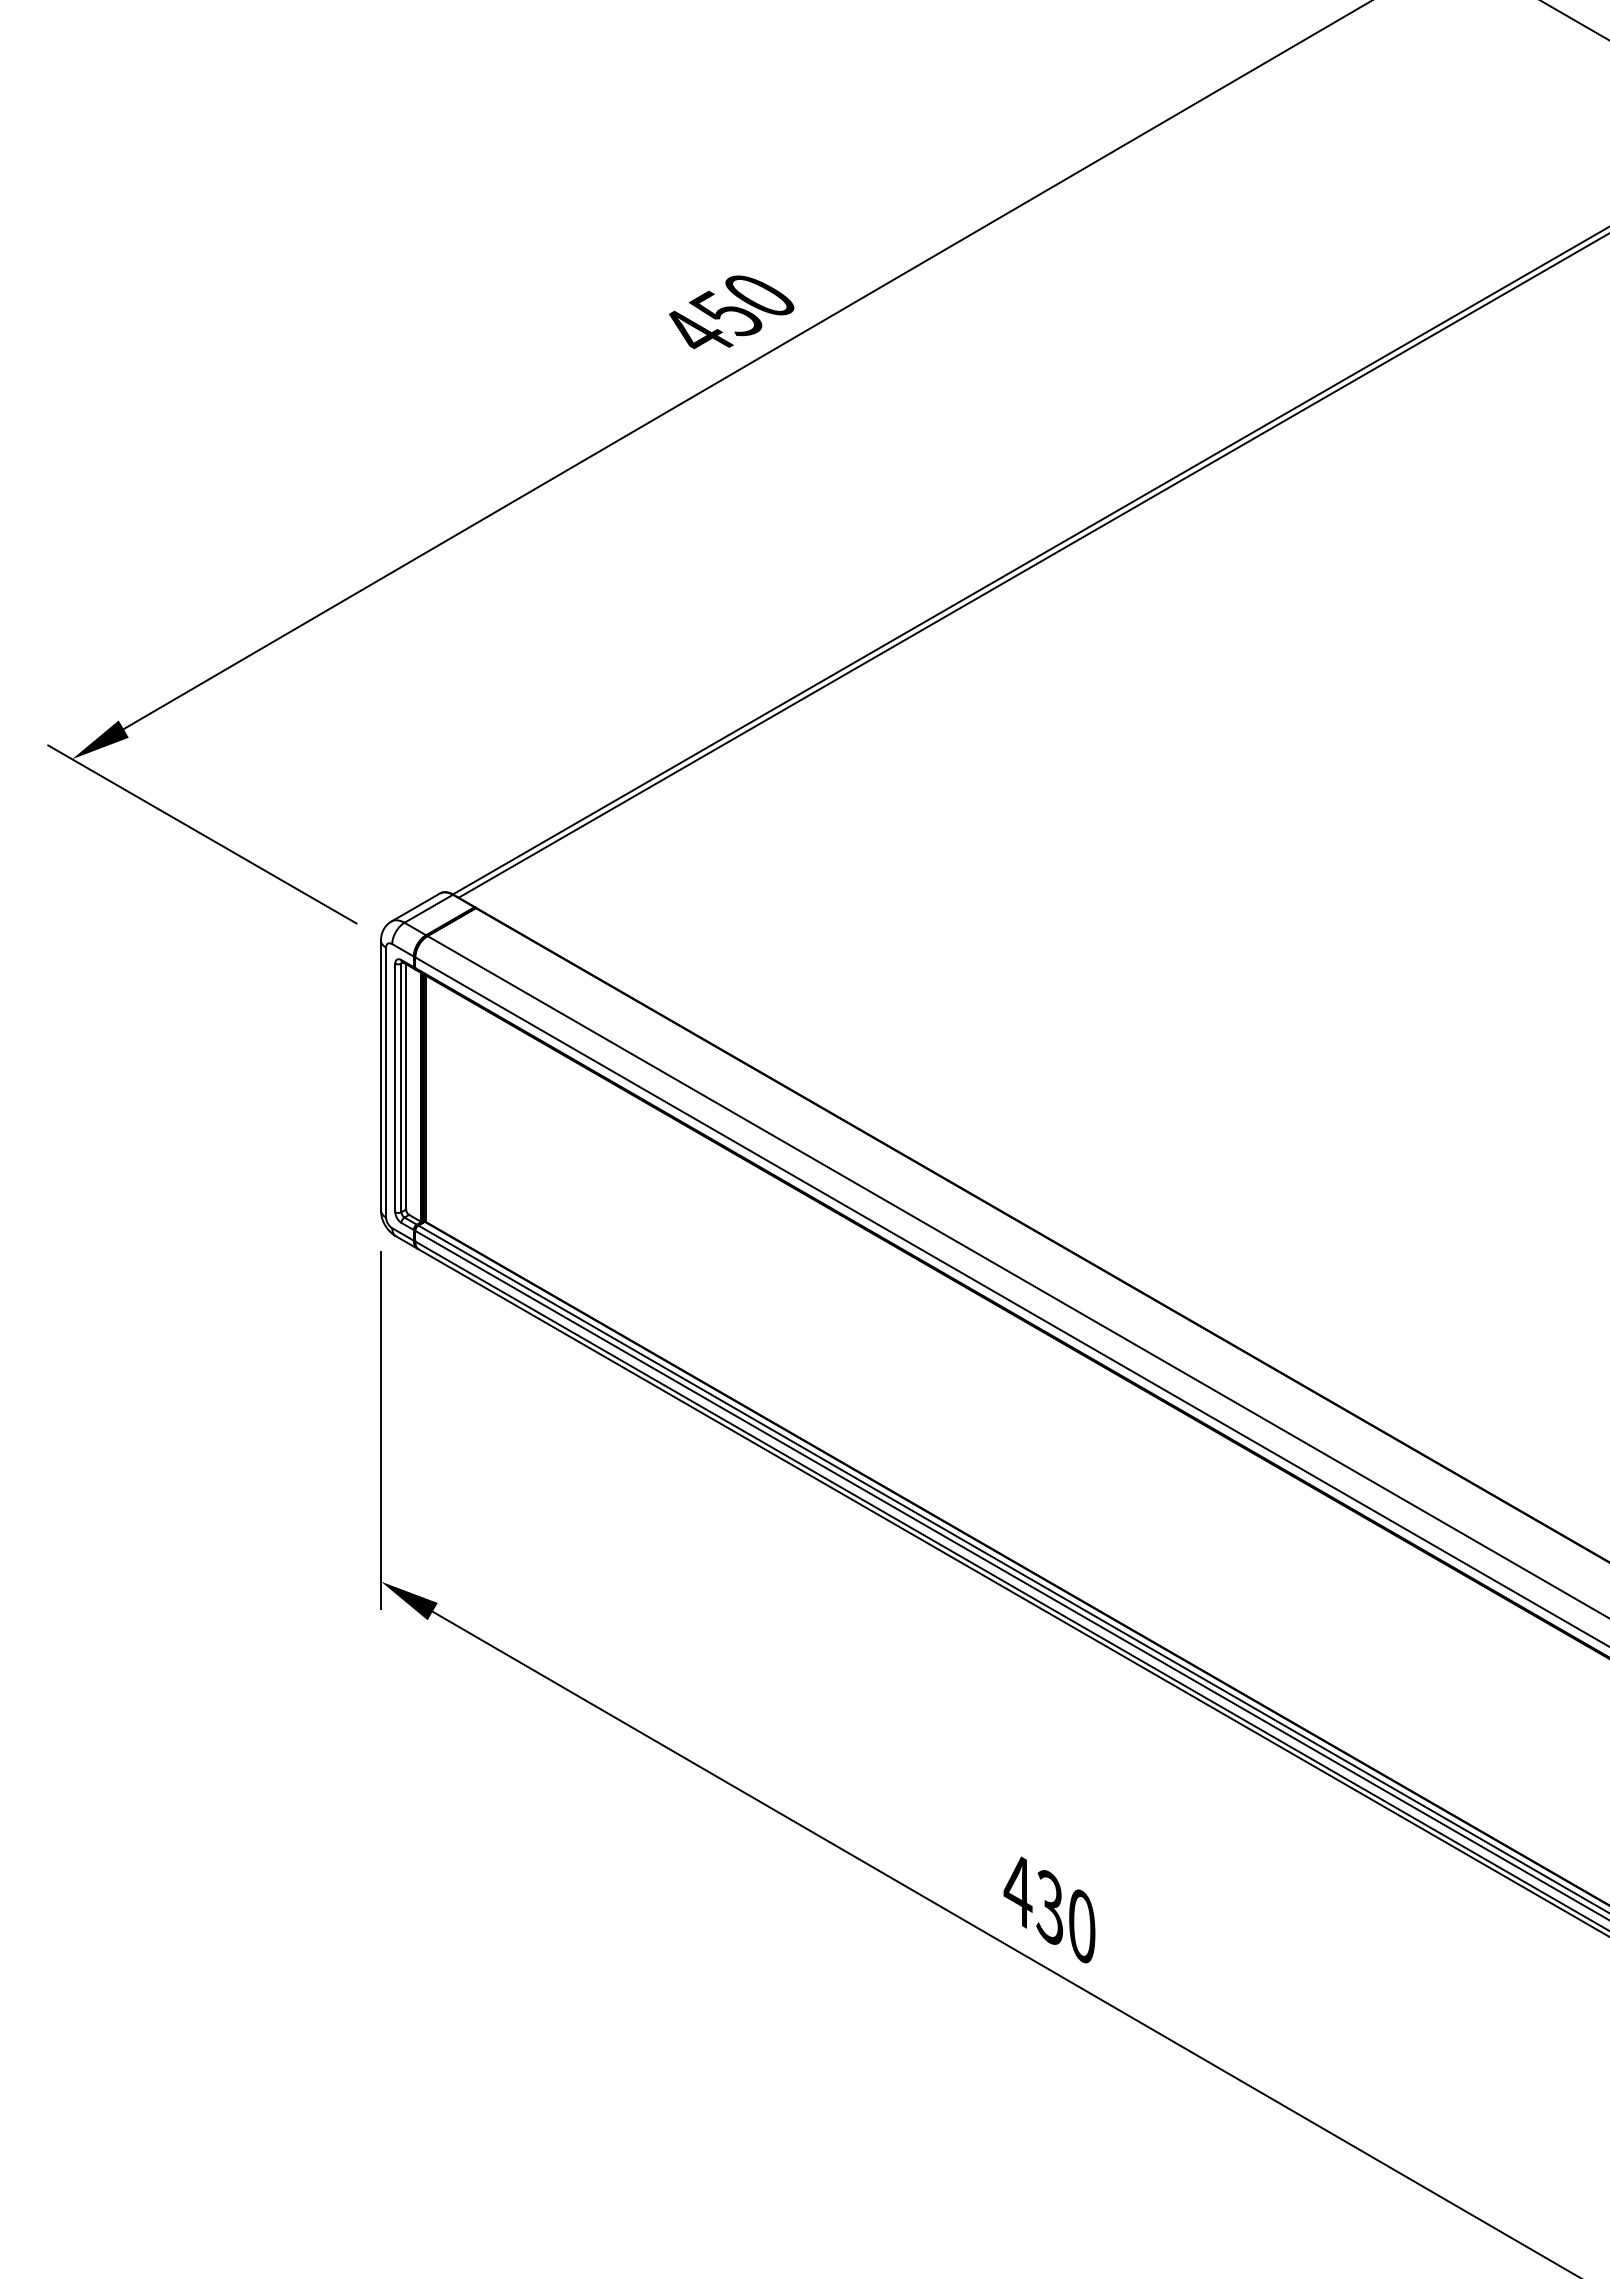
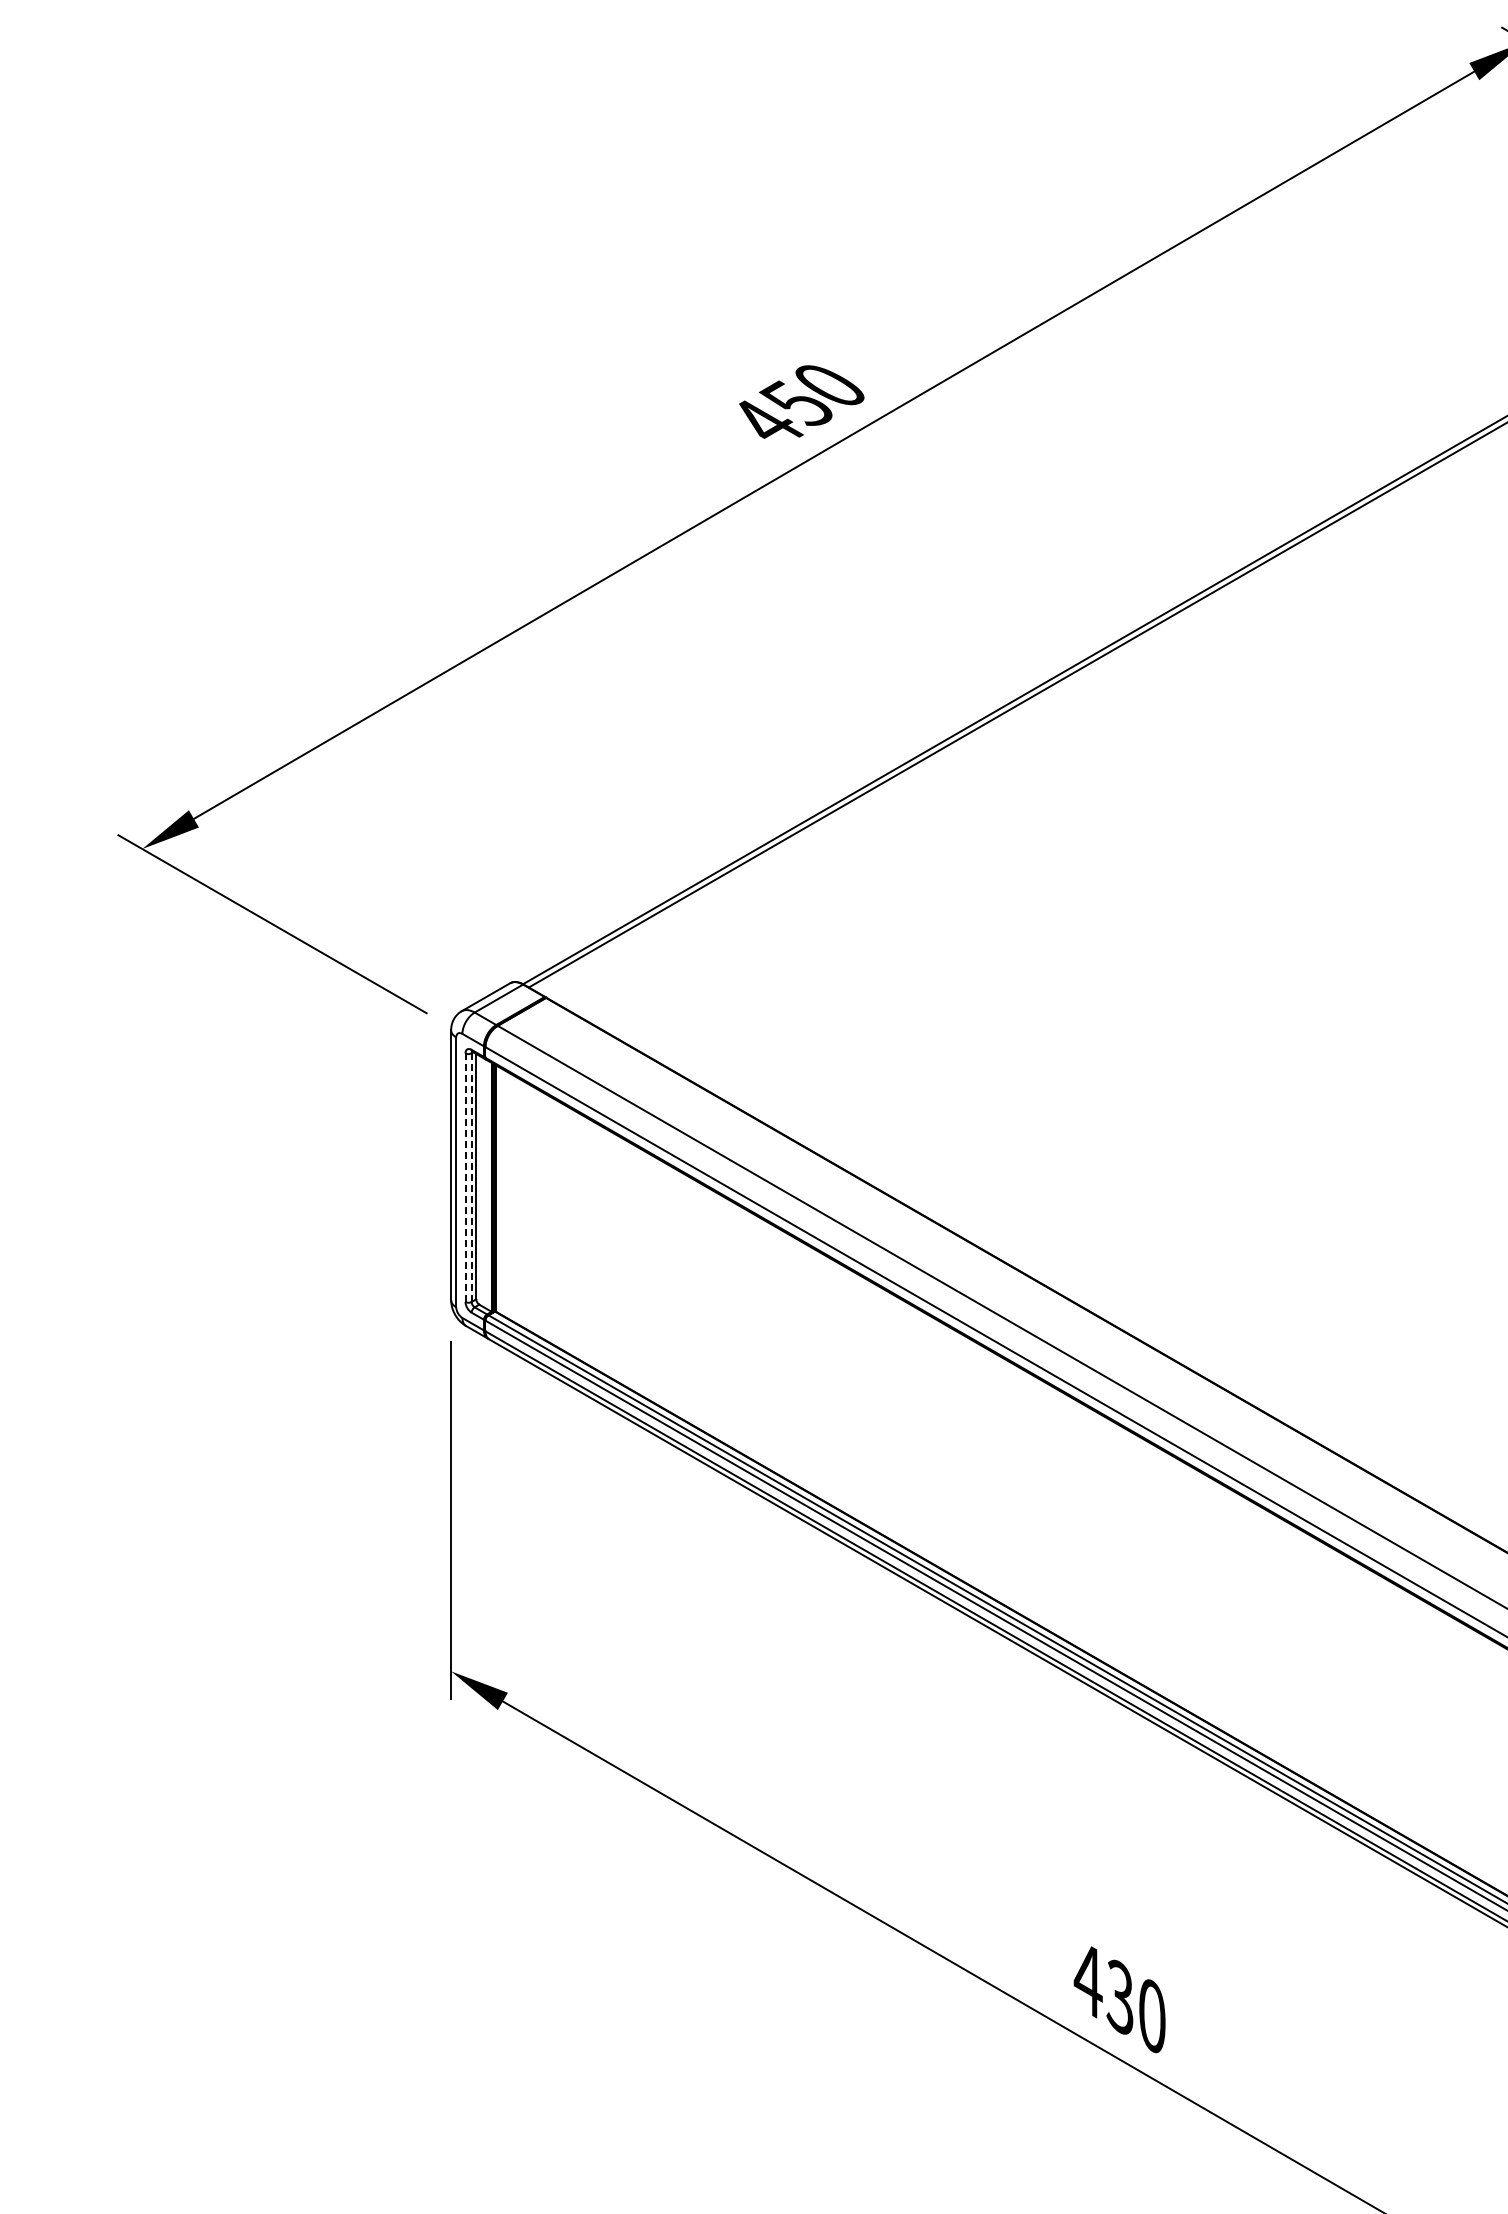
line: (401, 1087) -> (471, 1177), solid -> dashed
line: (395, 1088) -> (465, 1178), solid -> dashed

